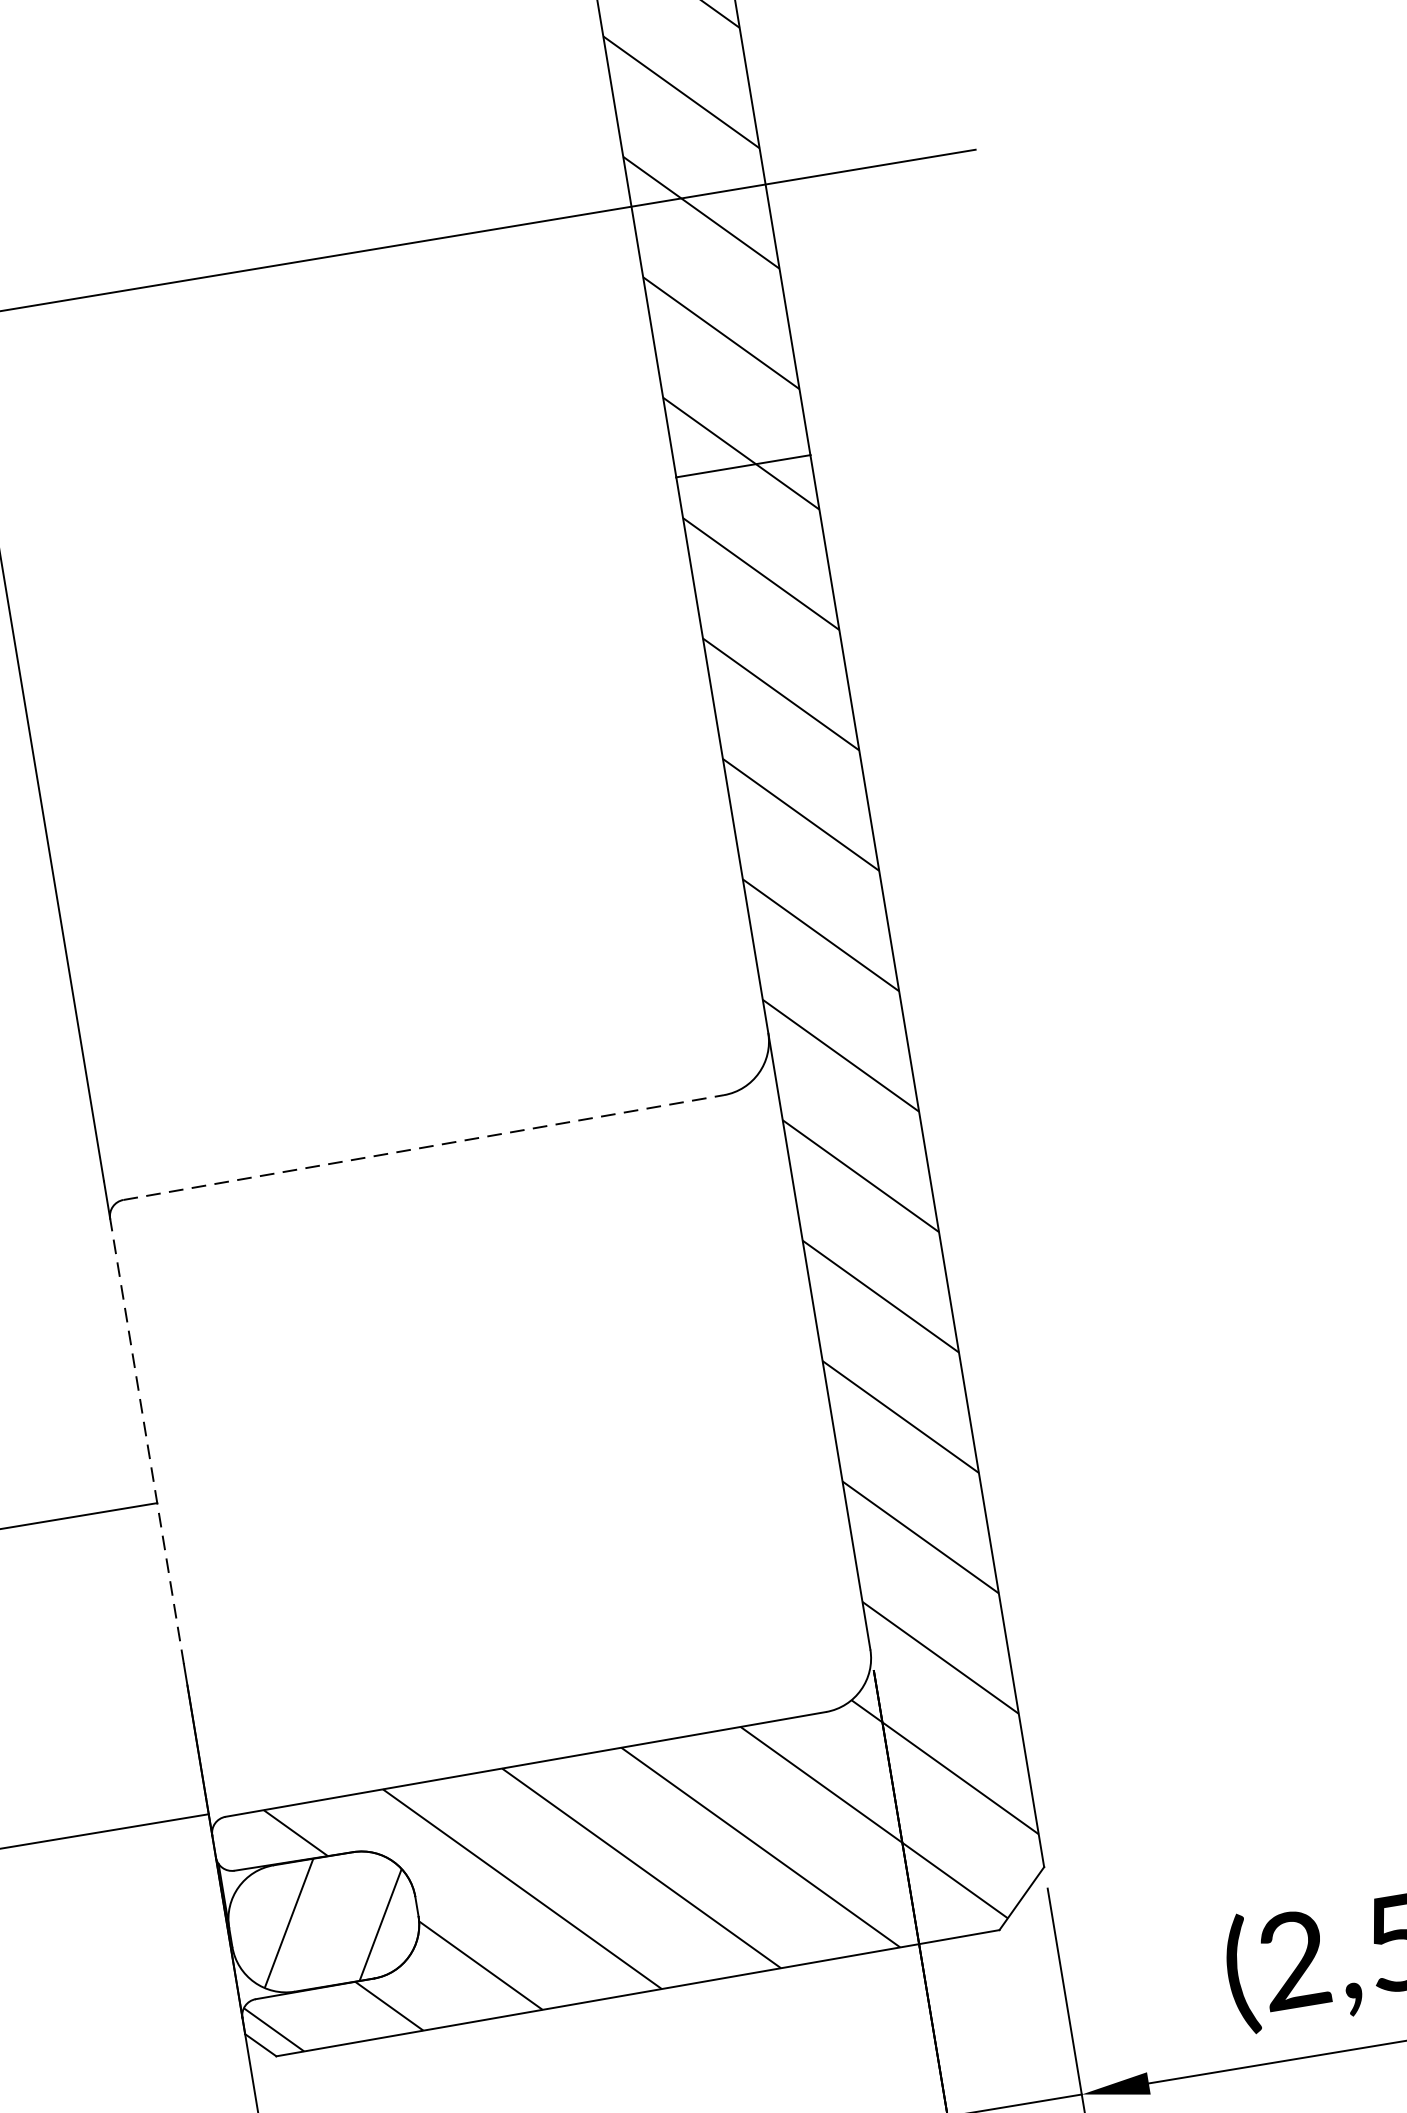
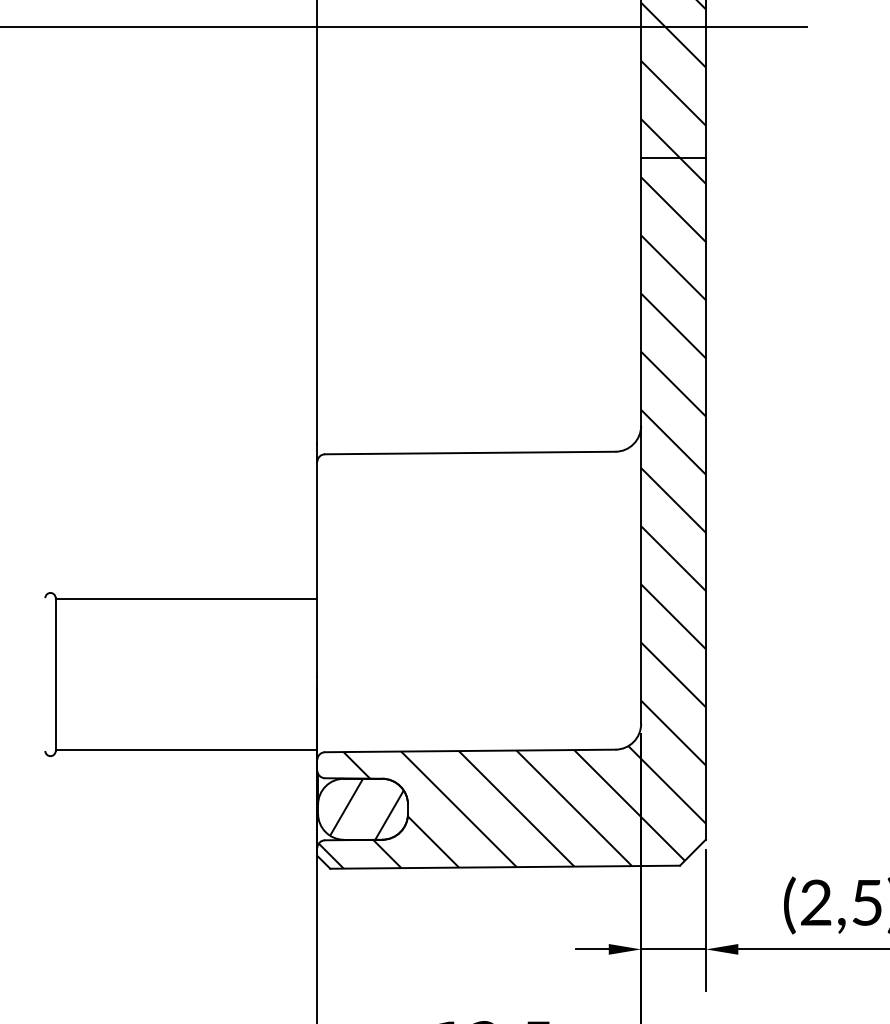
line: (424, 1148) -> (470, 453), dashed -> solid
line: (147, 1441) -> (317, 569), dashed -> solid

